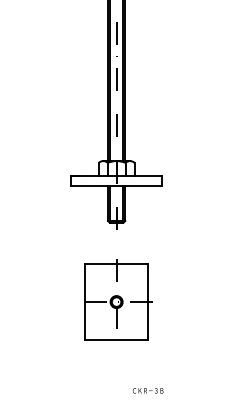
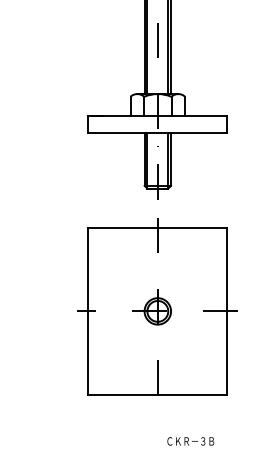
part: (116, 299) -> (157, 306), size x1.43
text: (148, 390) -> (191, 440), moved

